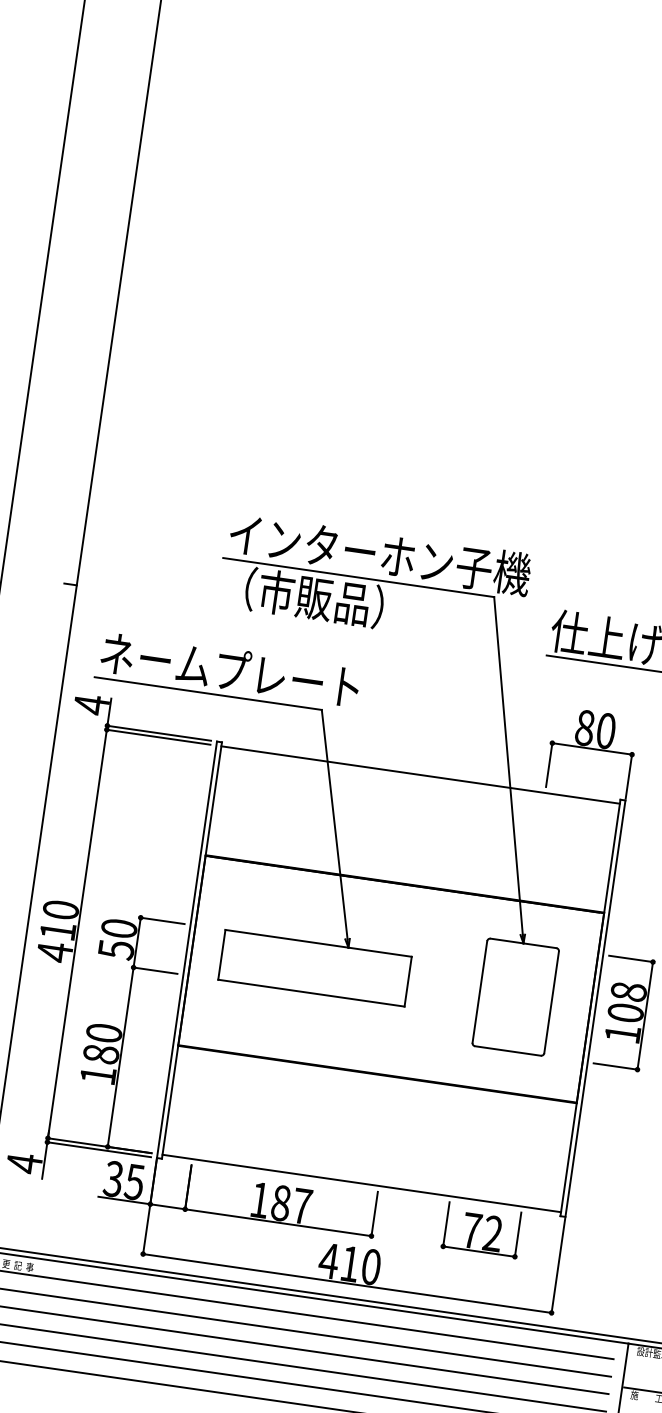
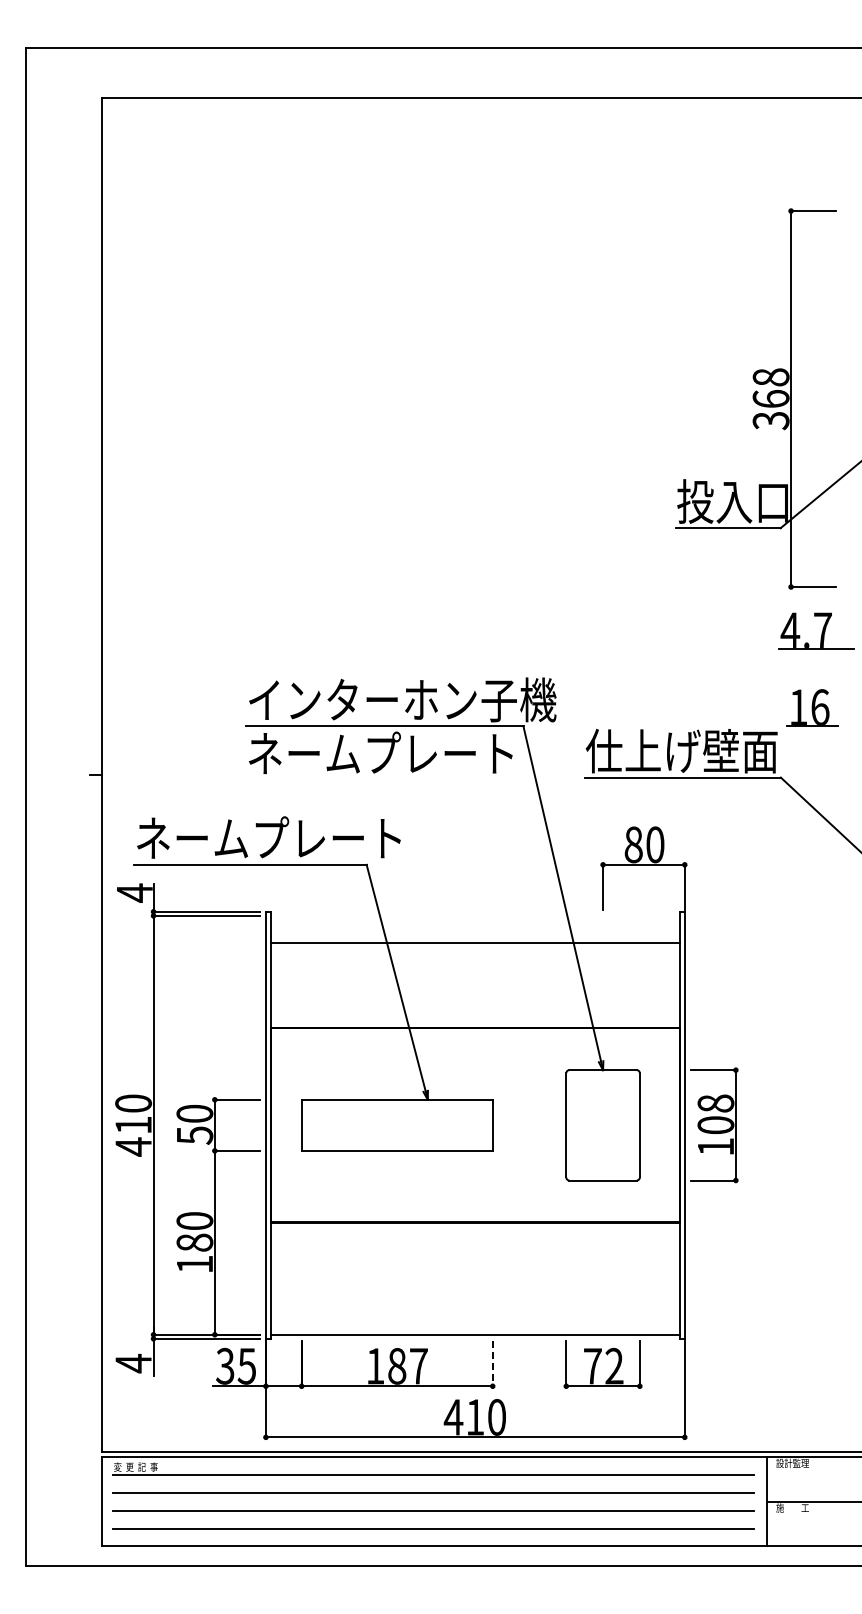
text: (350, 603) -> (380, 753), （市販品） -> ネームプレート
line: (420, 774) -> (475, 942), moved
line: (374, 1214) -> (492, 1364), solid -> dashed

